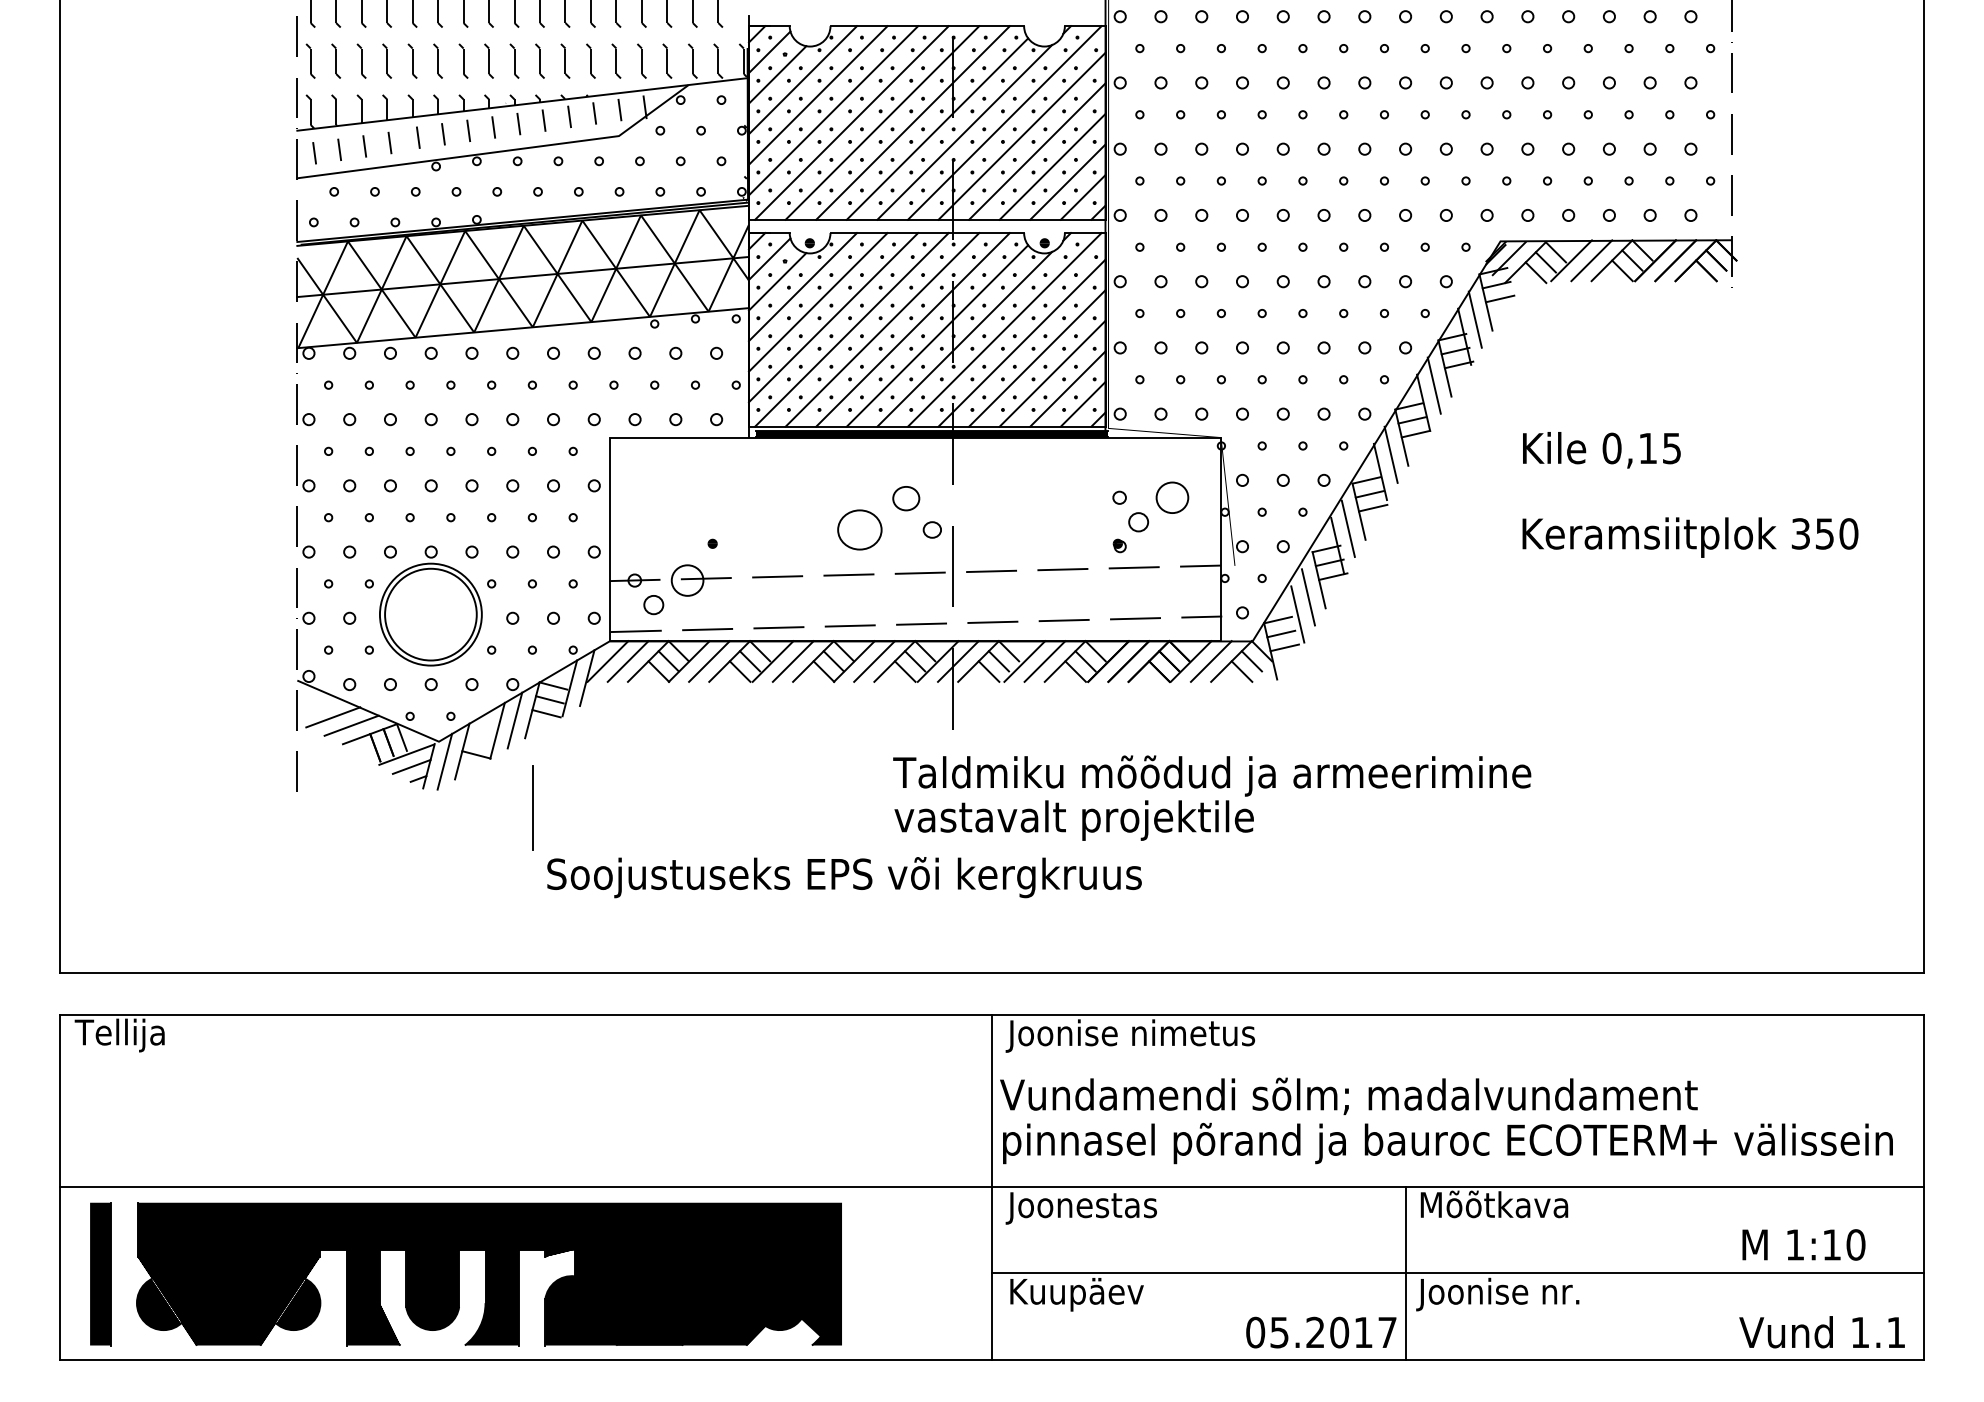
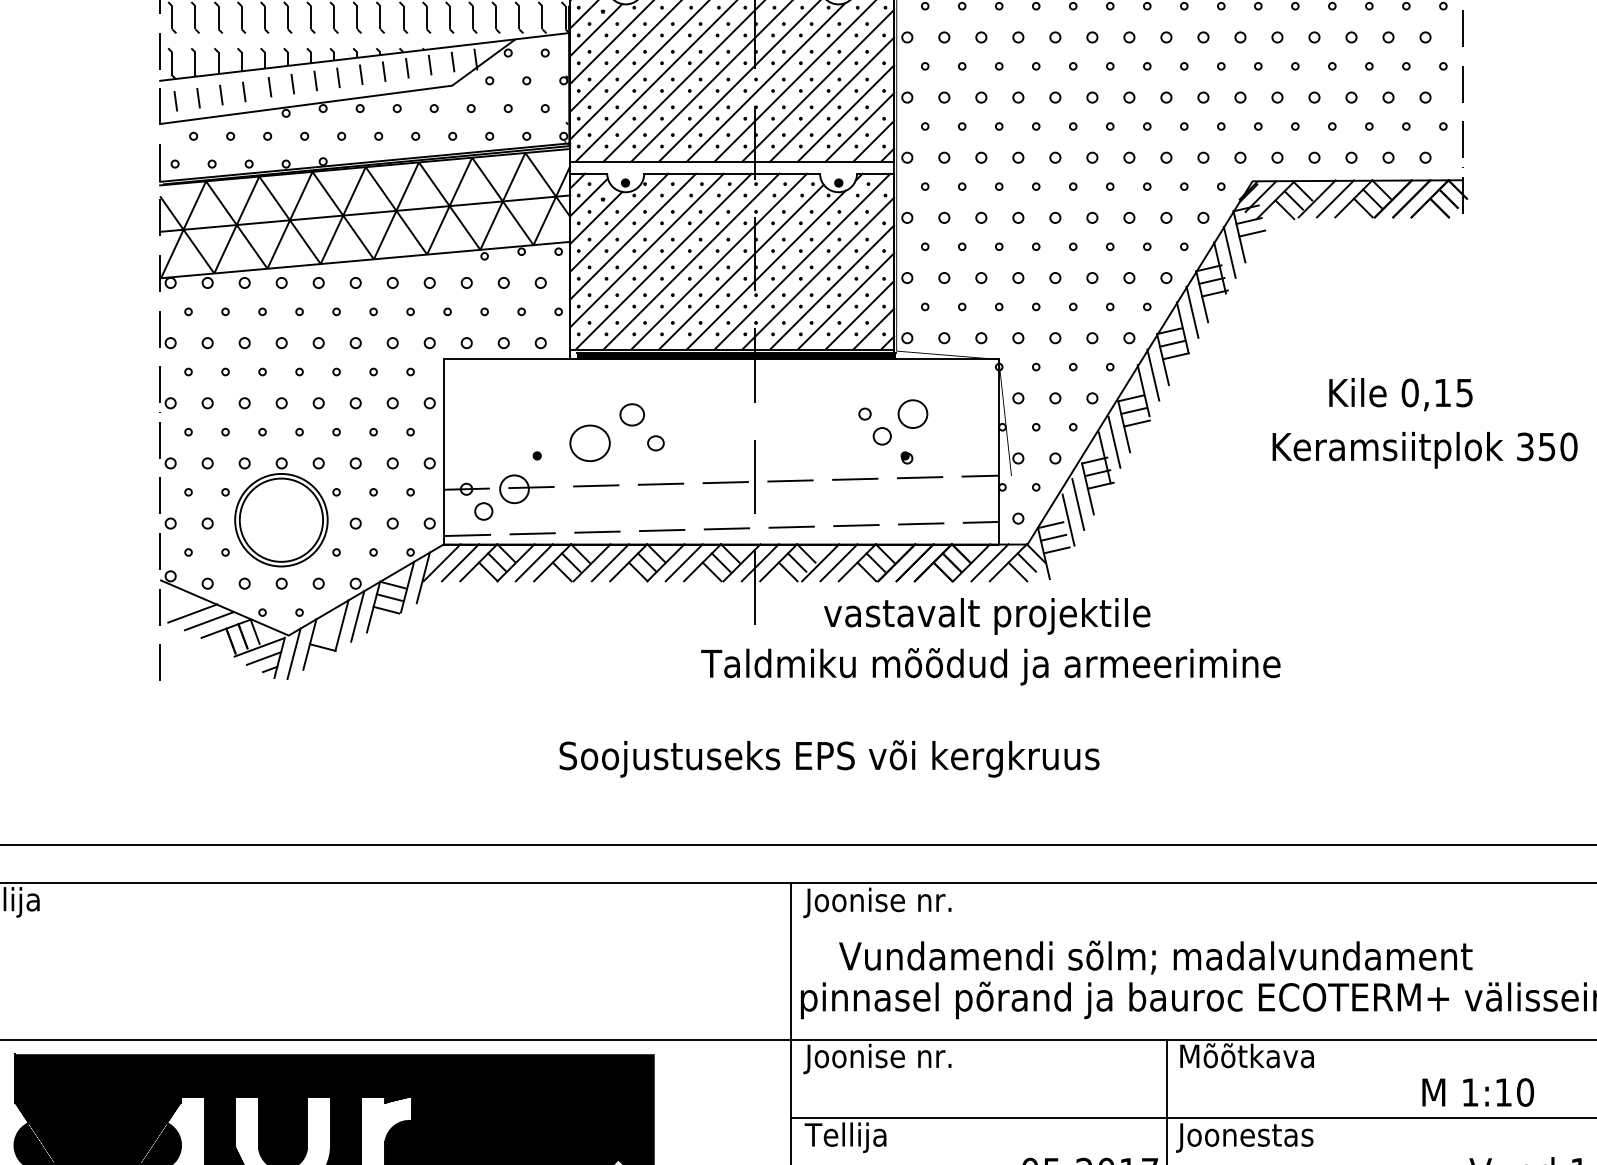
text: (1601, 450) -> (1400, 394), moved
part: (1156, 503) -> (898, 419), moved
part: (881, 523) -> (609, 437), moved
line: (532, 808) -> (373, 696), removed
text: (1073, 820) -> (986, 616), moved
text: (844, 877) -> (829, 758), moved
text: (1203, 1032) -> (982, 899), Joonise nimetus -> Joonise nr.
text: (1348, 1096) -> (1155, 957), moved
text: (1122, 1204) -> (909, 1055), Joonestas -> Joonise nr.
text: (1803, 1244) -> (1477, 1092), moved
text: (1533, 1290) -> (1282, 1133), Joonise nr. -> Joonestas
text: (1075, 1294) -> (866, 1137), Kuupäev -> Tellija

